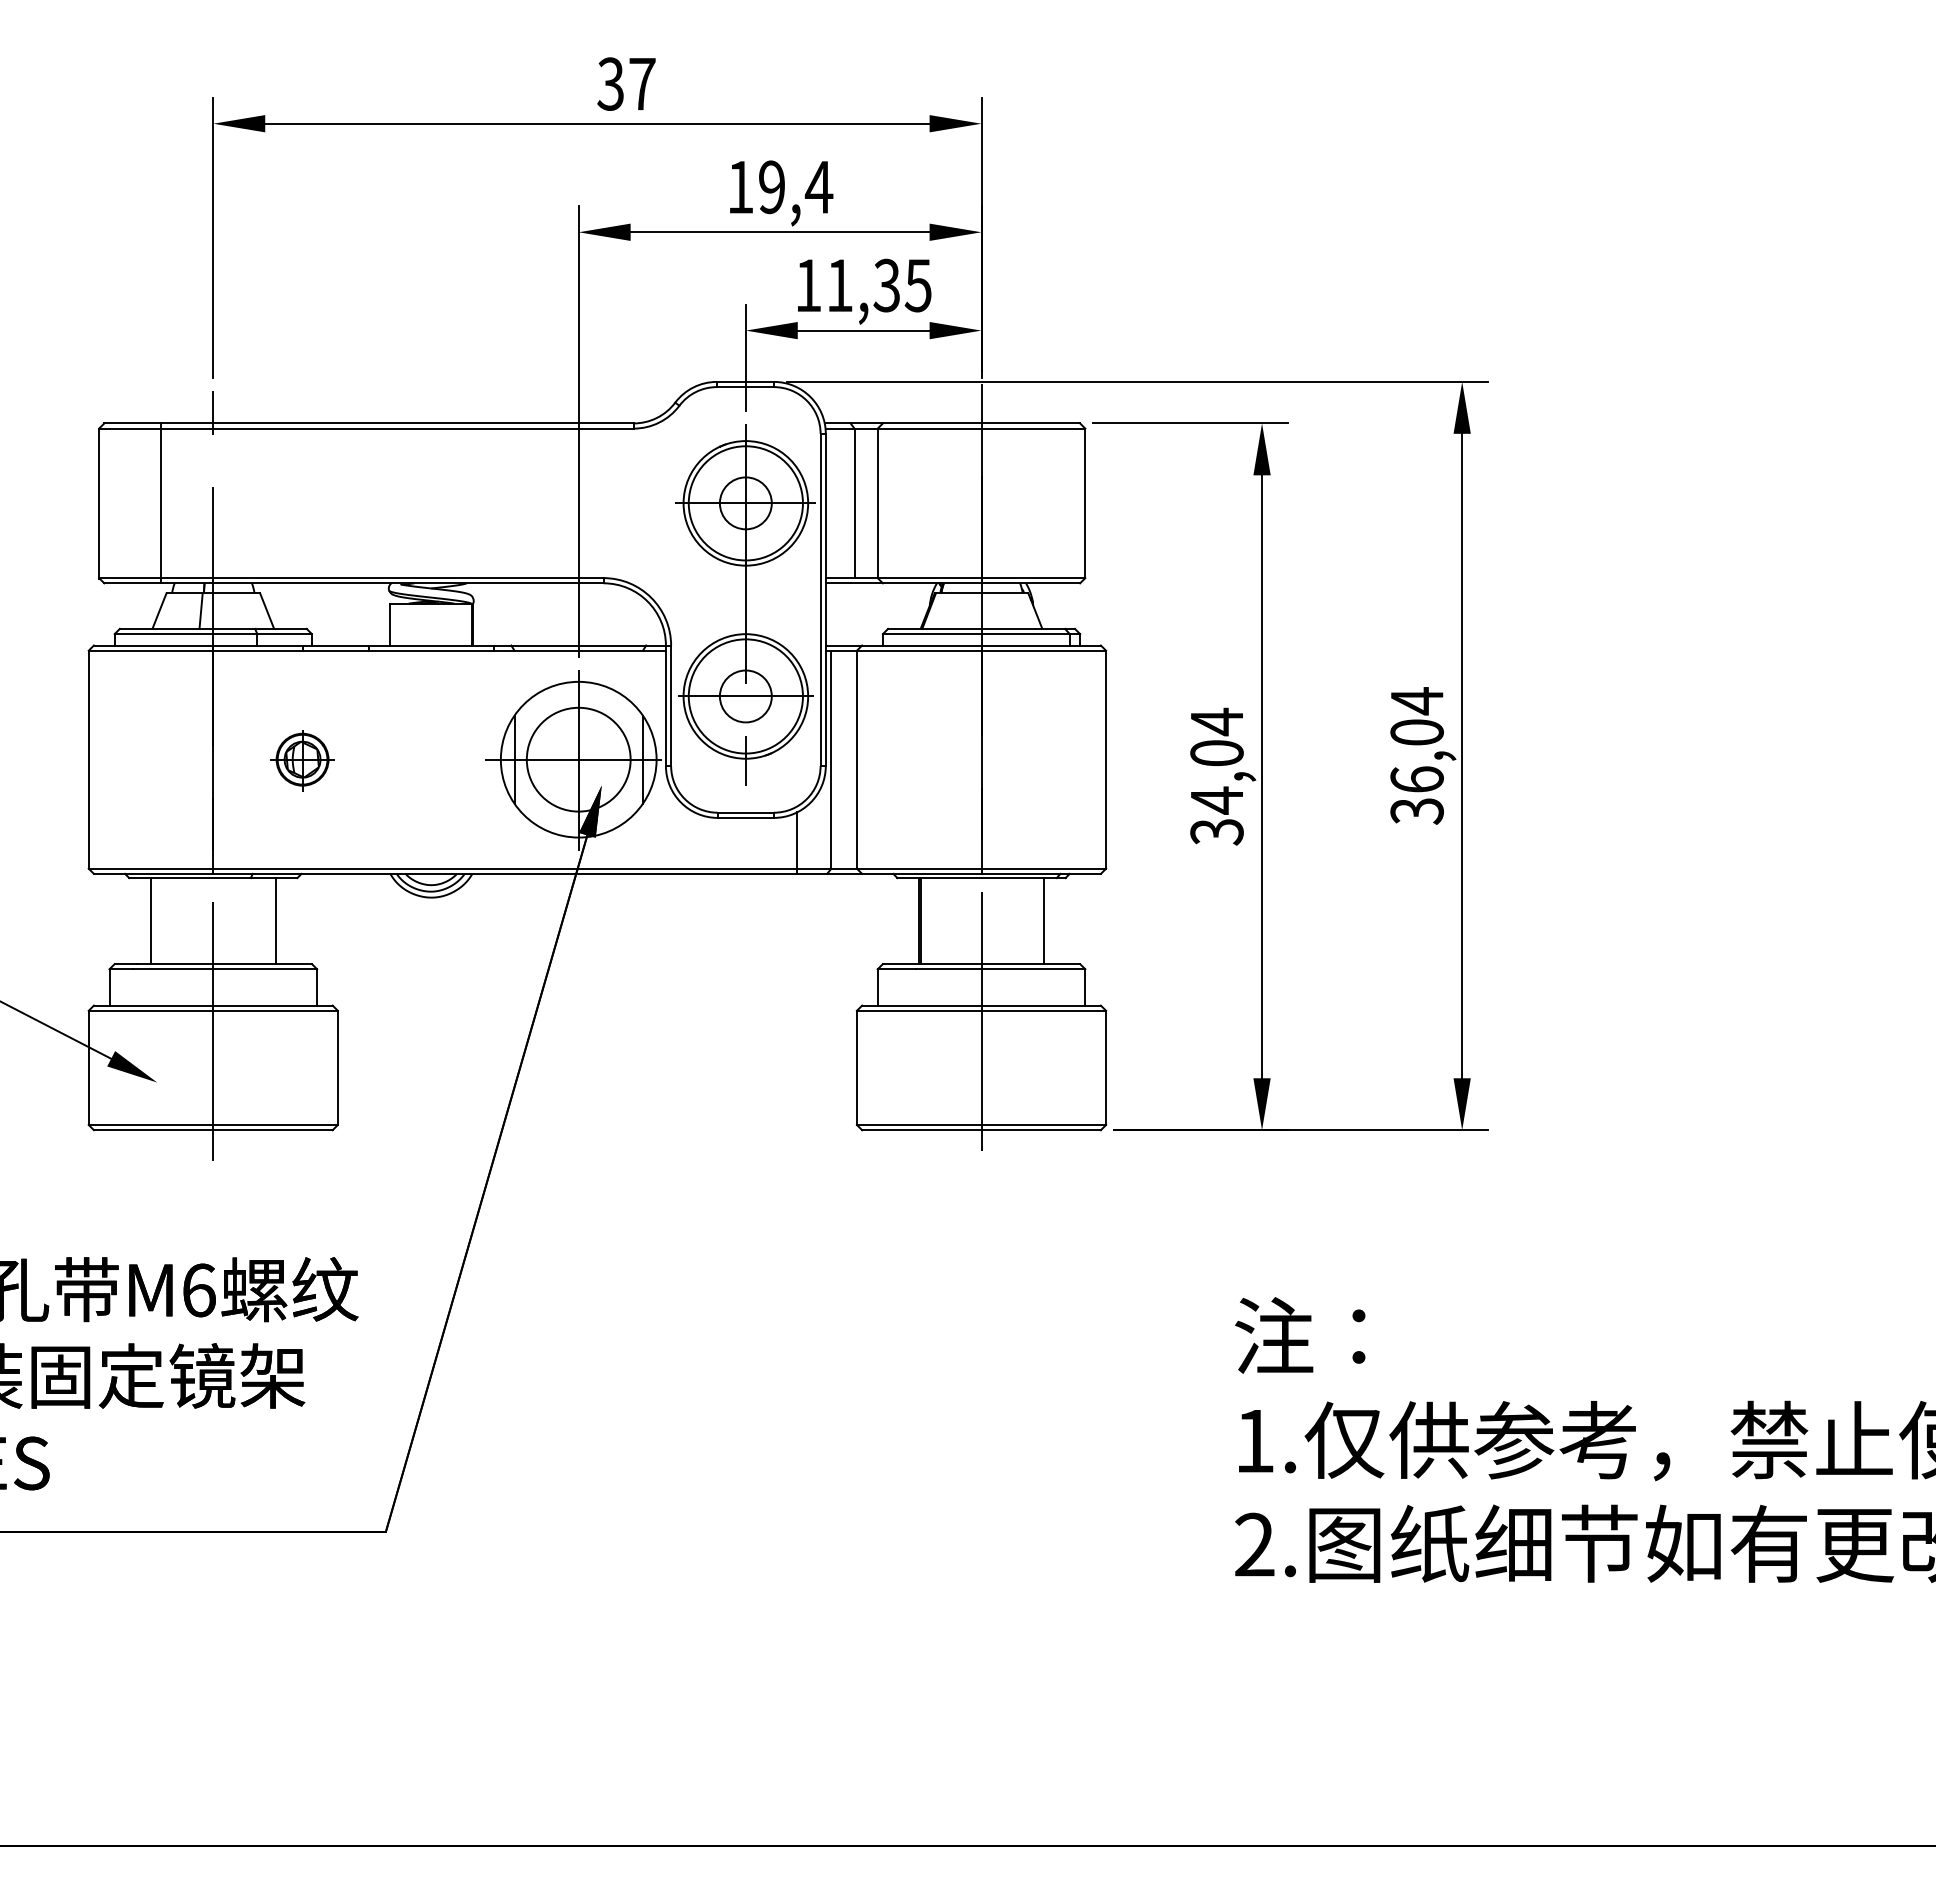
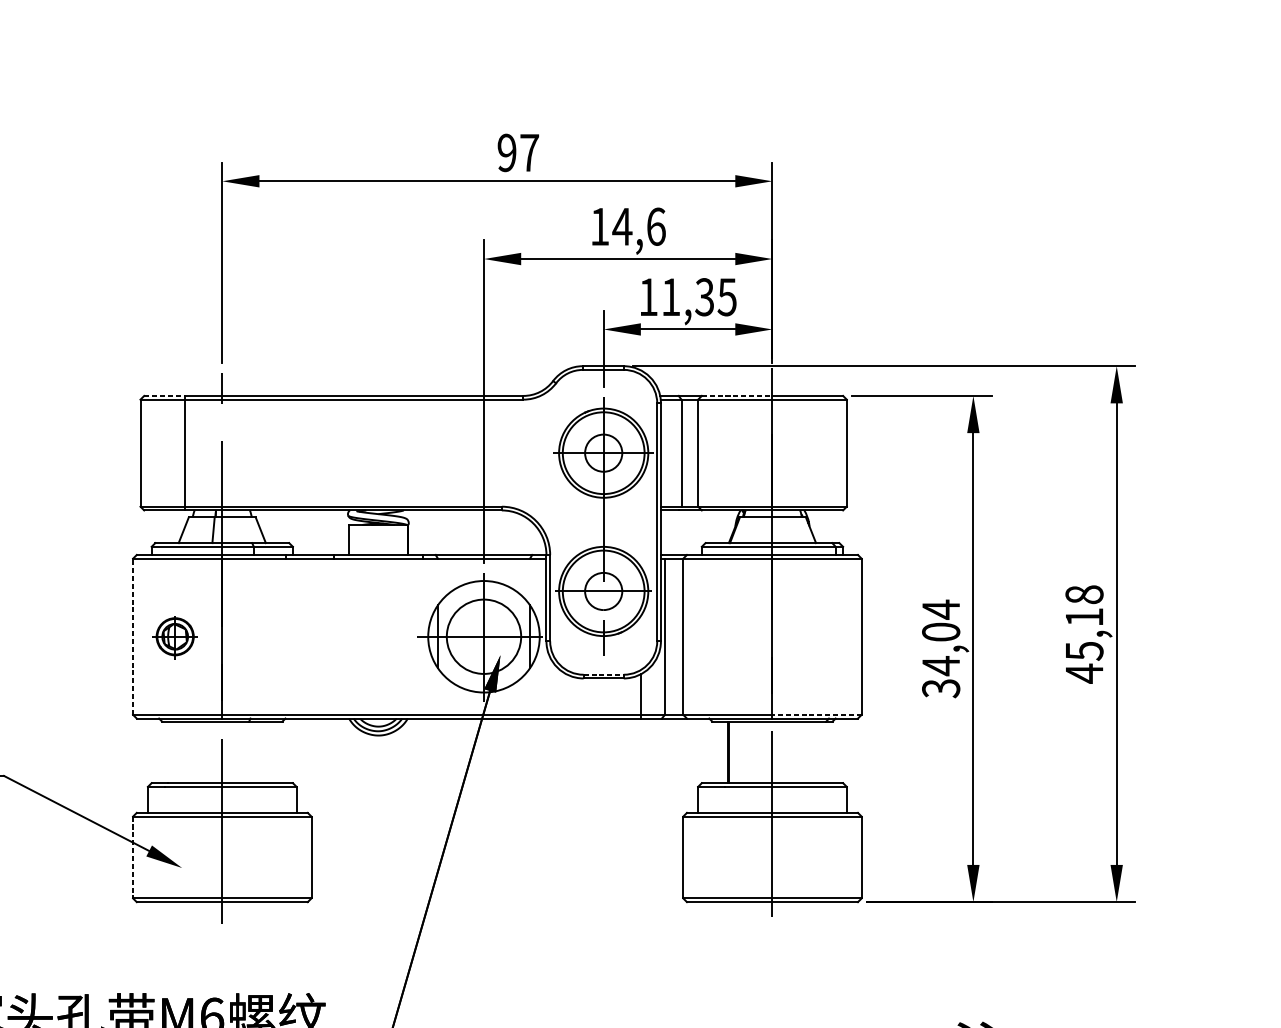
text: (610, 83) -> (506, 152), 37 -> 97
text: (795, 187) -> (639, 226), 19,4 -> 14,6
line: (132, 423) -> (164, 395), solid -> dashed
line: (932, 423) -> (737, 395), solid -> dashed
text: (1416, 756) -> (1084, 634), 36,04 -> 45,18
line: (88, 759) -> (132, 636), solid -> dashed
part: (302, 760) -> (175, 637), moved
line: (746, 812) -> (604, 674), solid -> dashed
line: (1043, 868) -> (816, 714), solid -> dashed
line: (151, 921) -> (178, 752), removed
line: (275, 921) -> (266, 752), removed
line: (1043, 921) -> (816, 752), removed
line: (88, 1068) -> (132, 857), solid -> dashed

